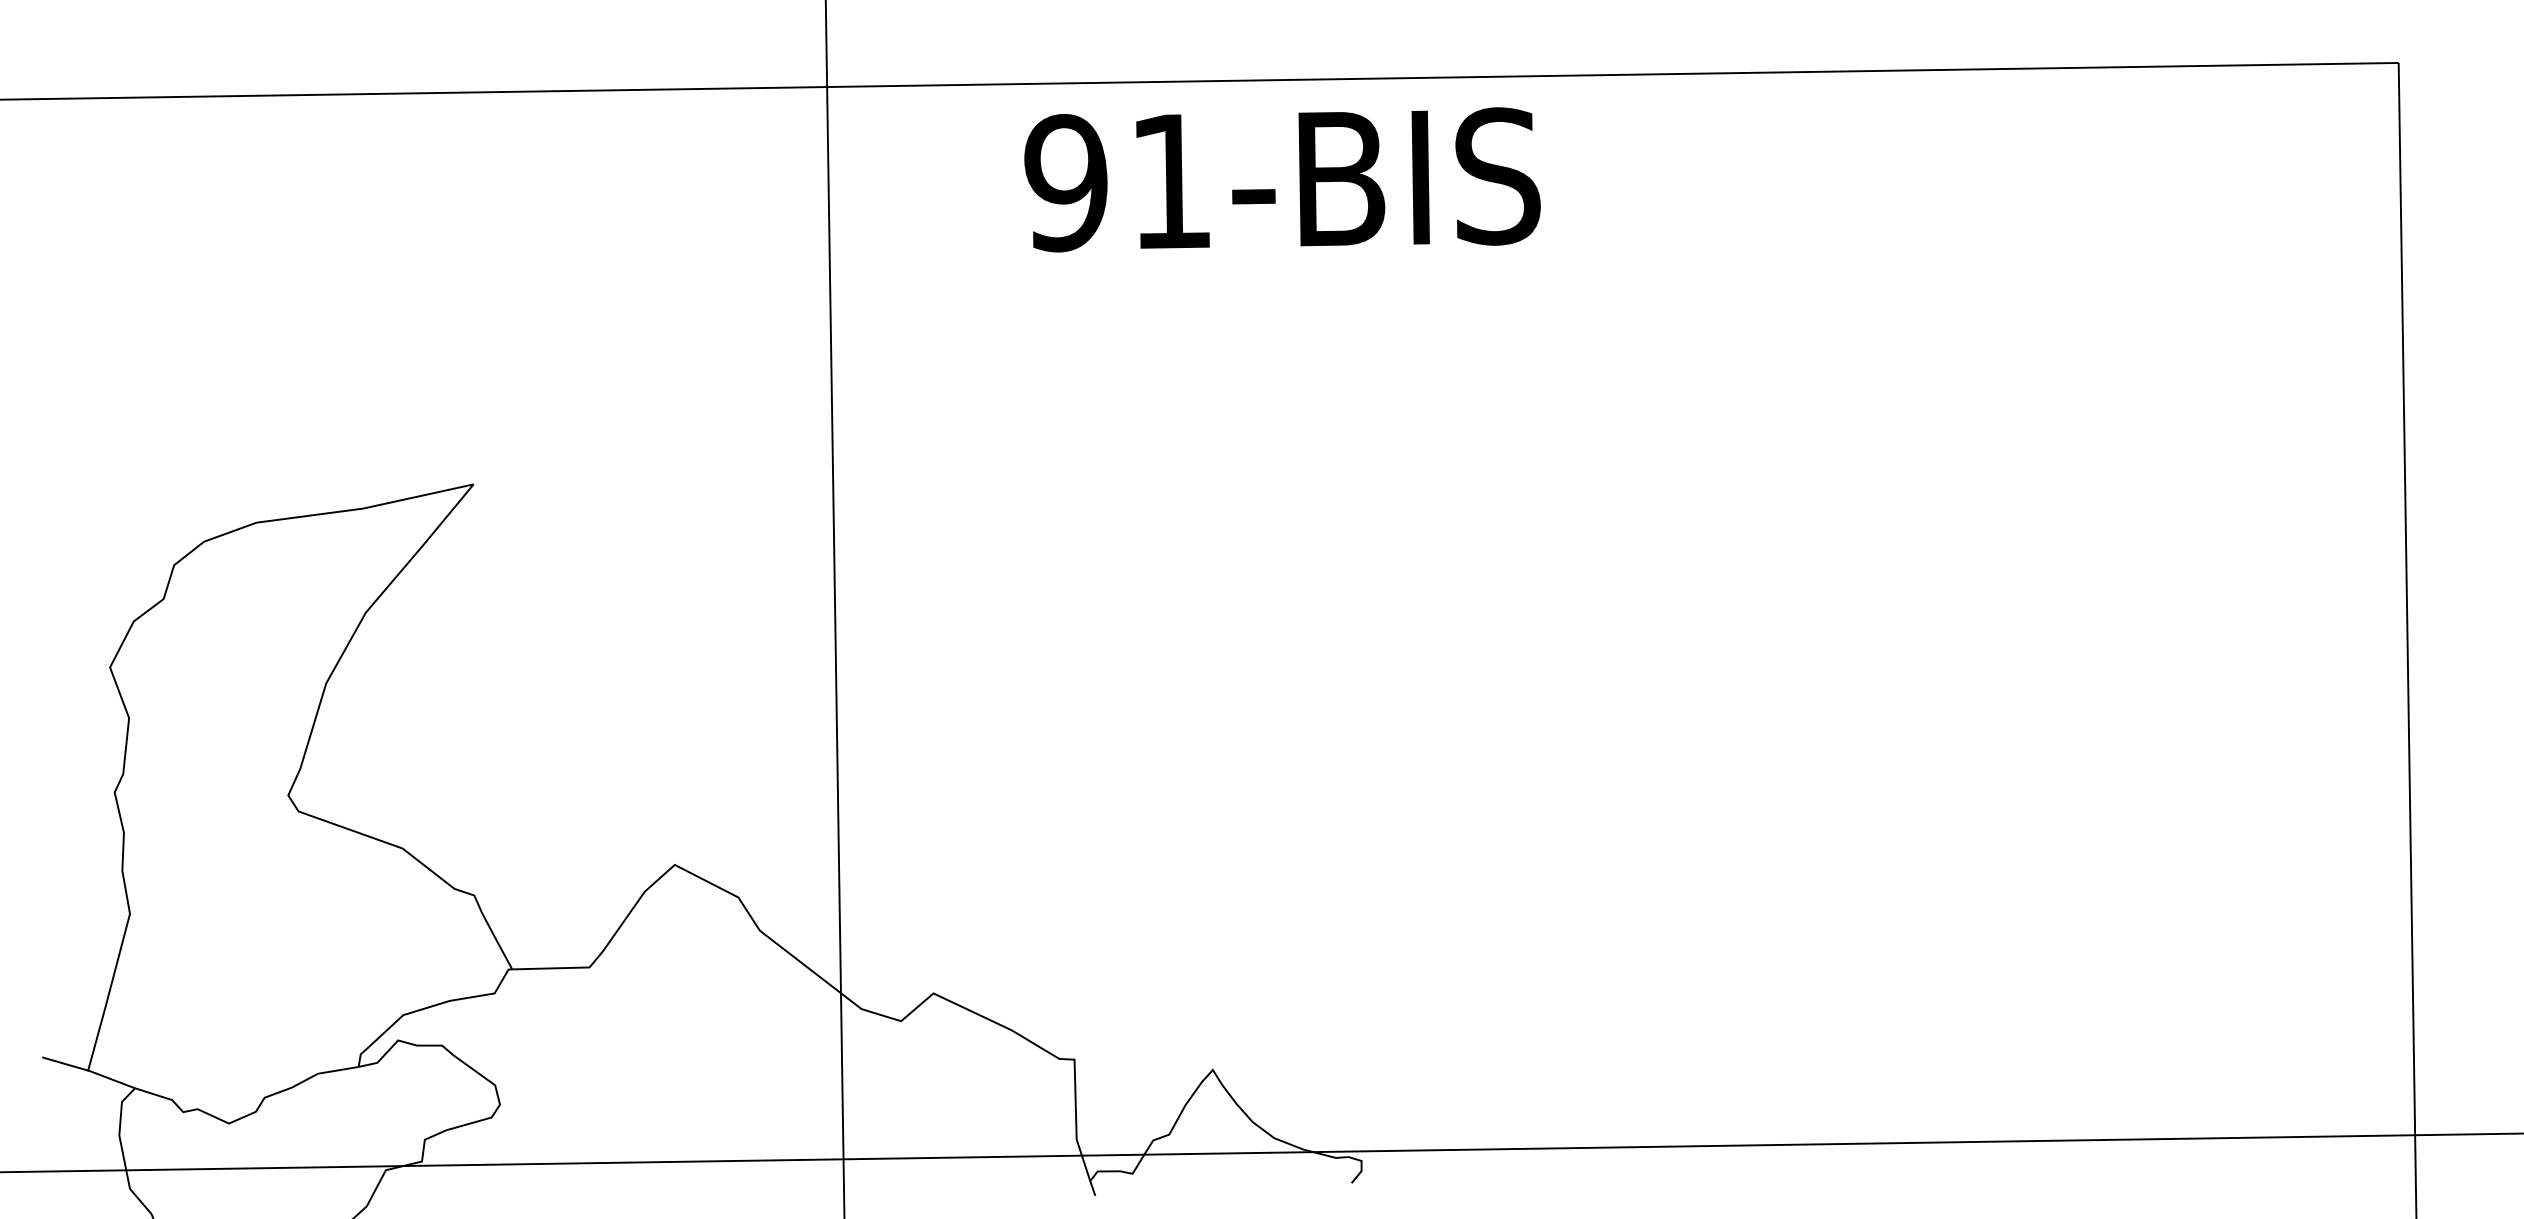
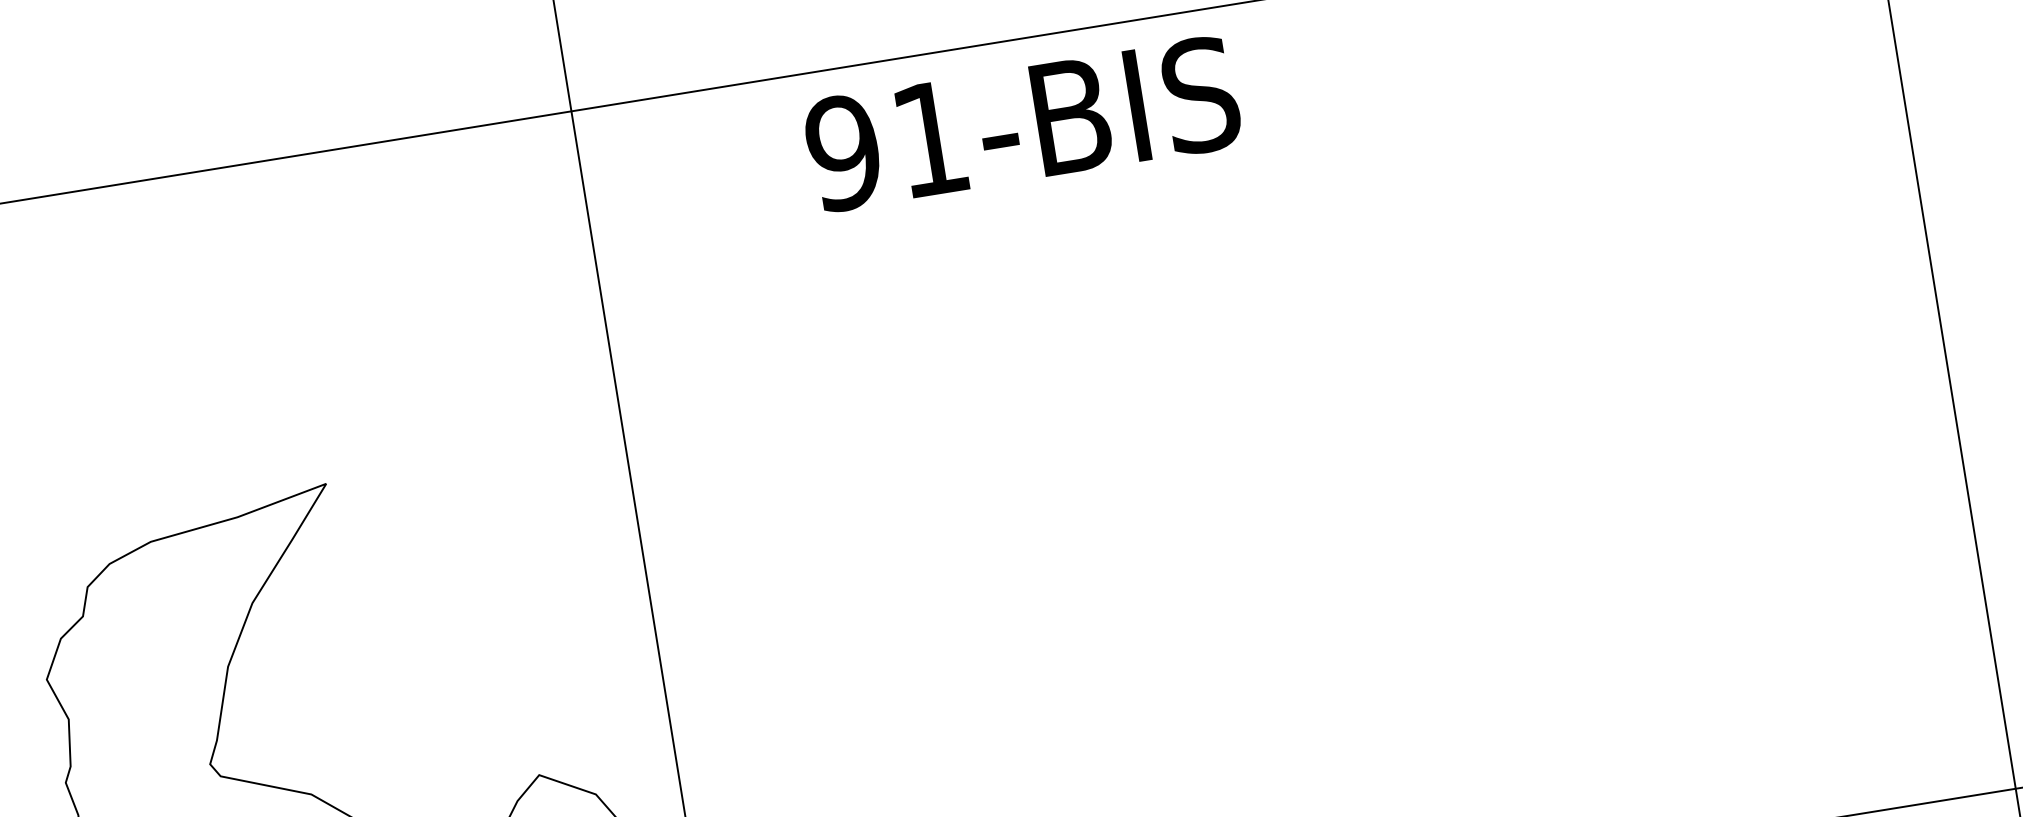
text: (1282, 179) -> (1022, 123), moved

